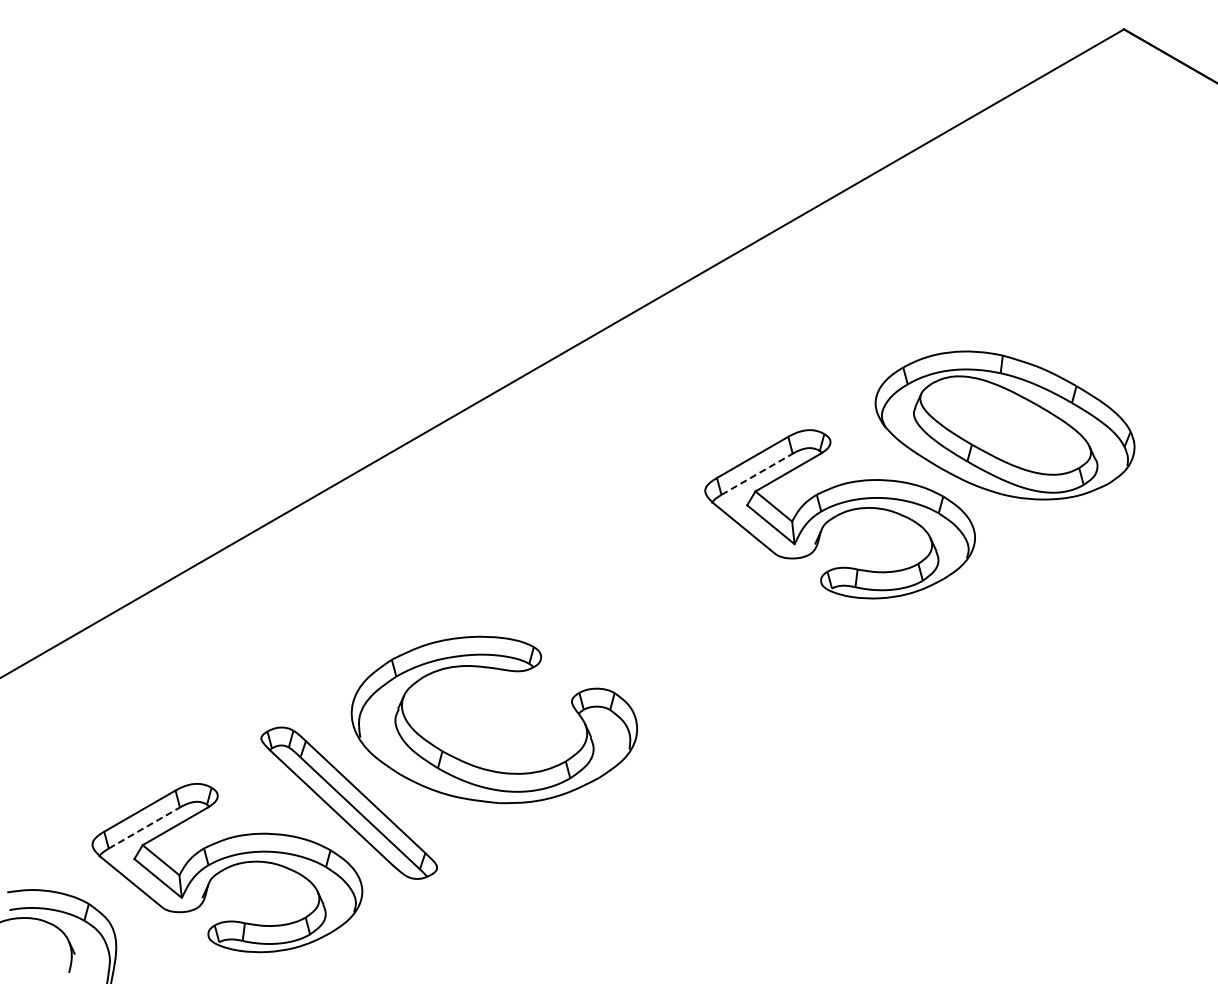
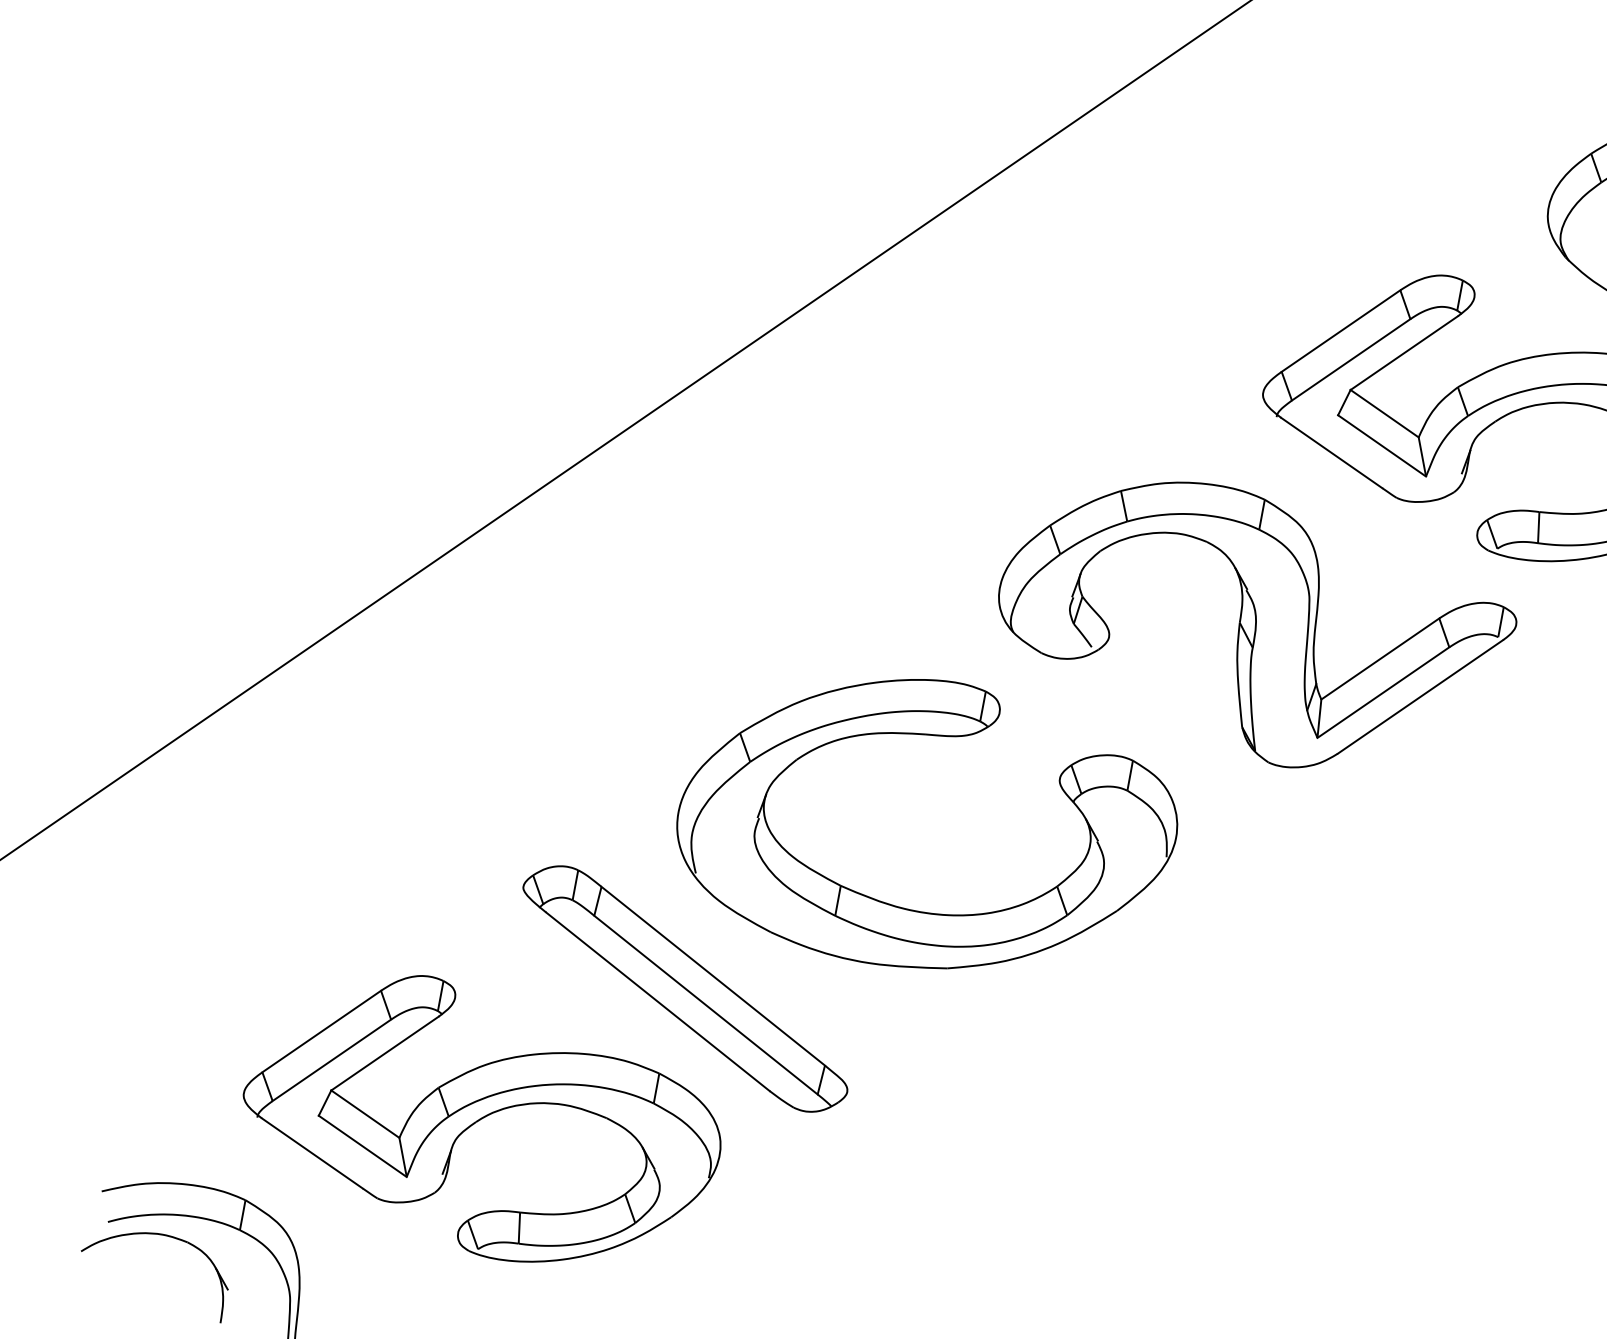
line: (757, 474) -> (1351, 360), dashed -> solid
part: (692, 620) -> (1258, 623), added
line: (144, 827) -> (331, 1059), dashed -> solid

